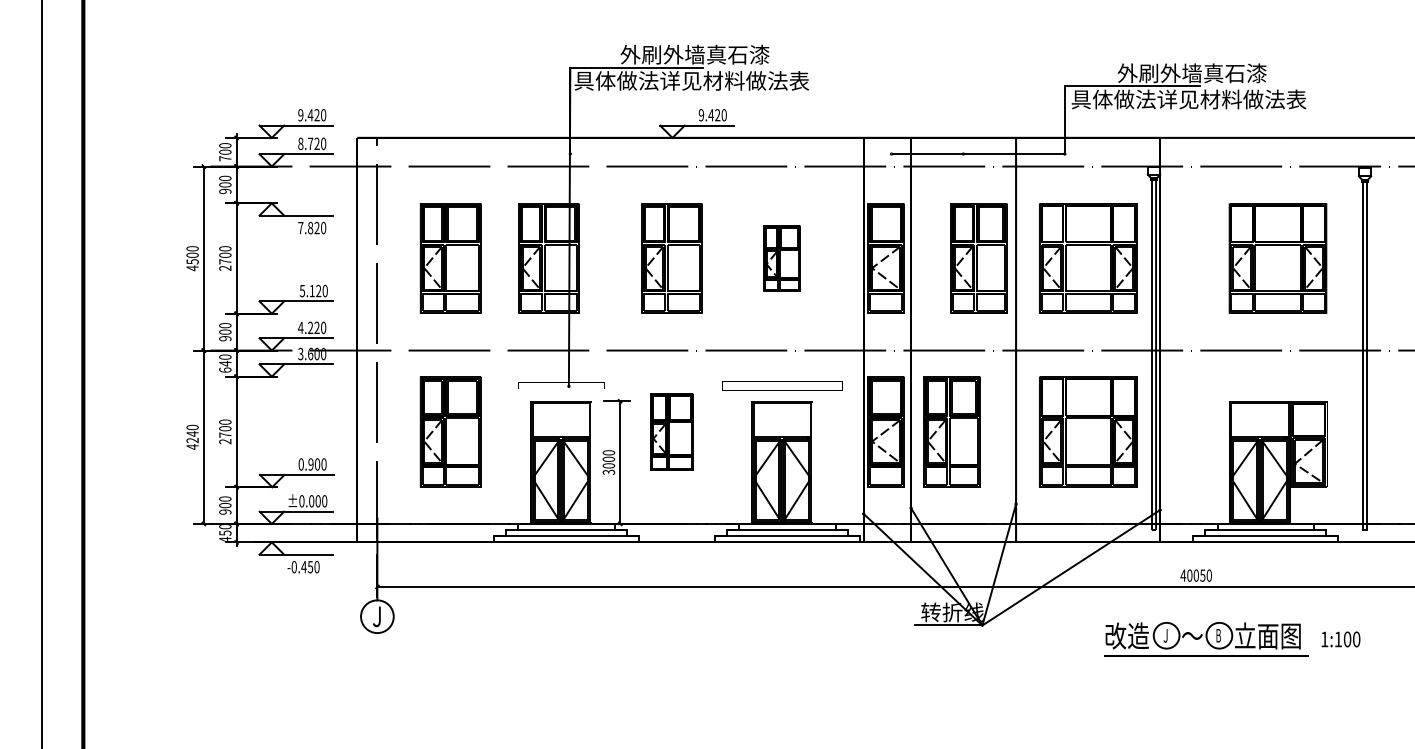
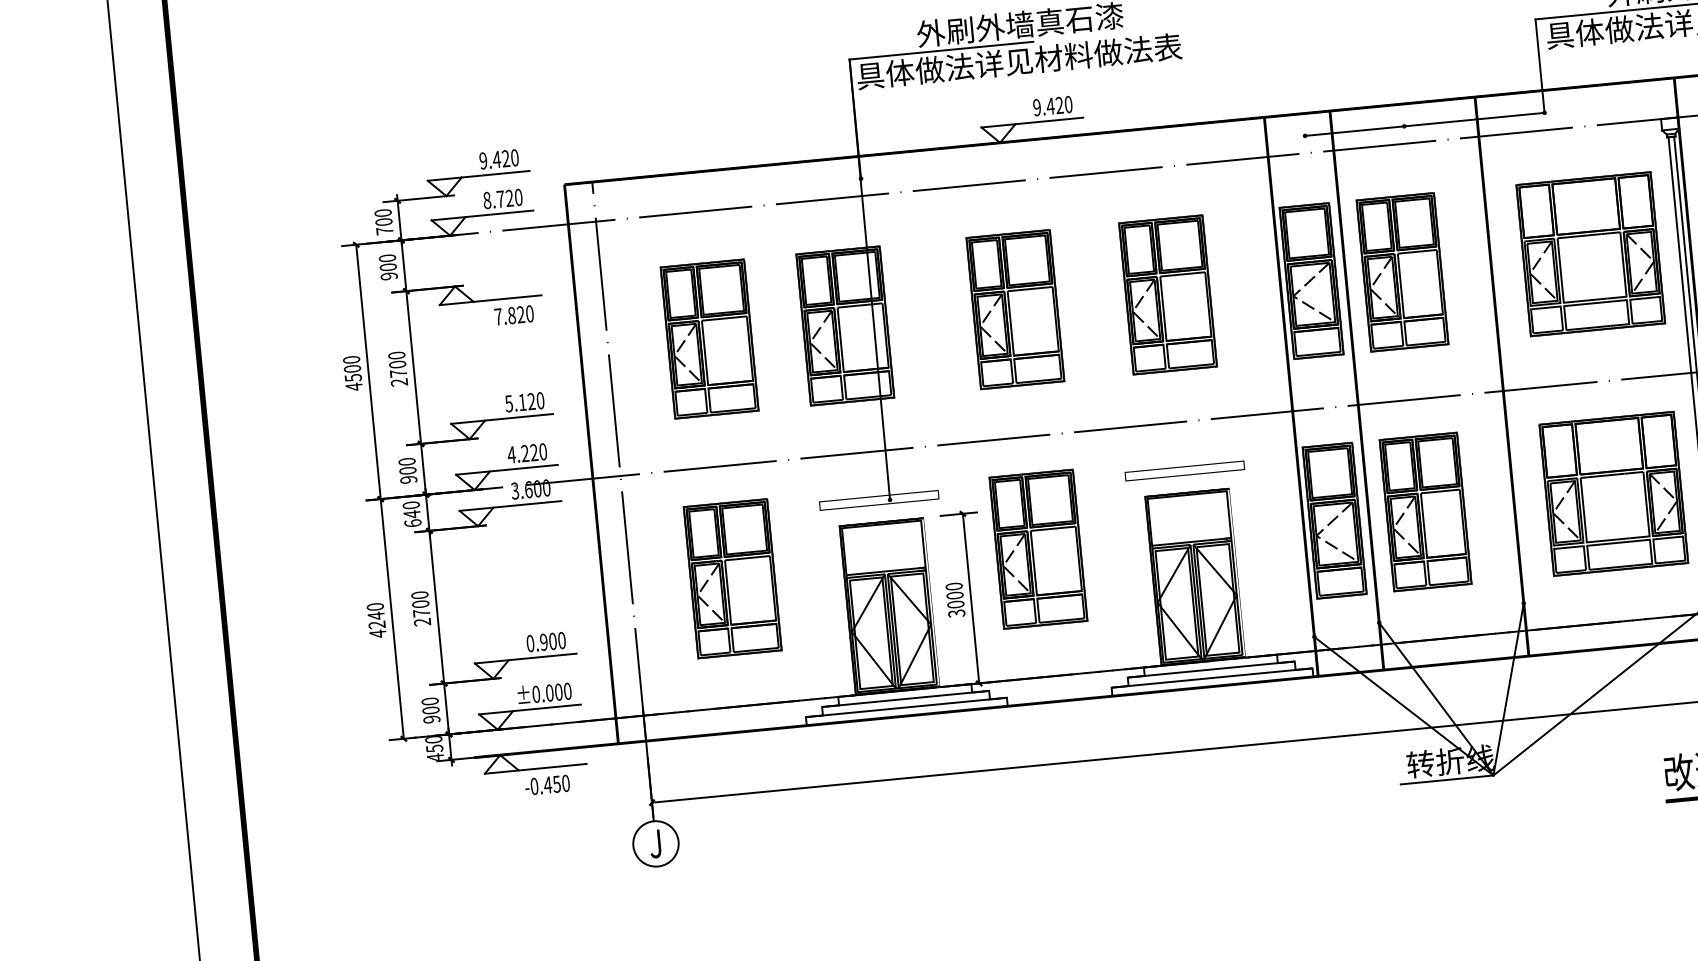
part: (782, 258) -> (1168, 294), size x1.67
part: (978, 258) -> (1401, 272), moved
part: (782, 385) -> (1185, 470), size x0.71
part: (671, 431) -> (1037, 548), size x1.43

